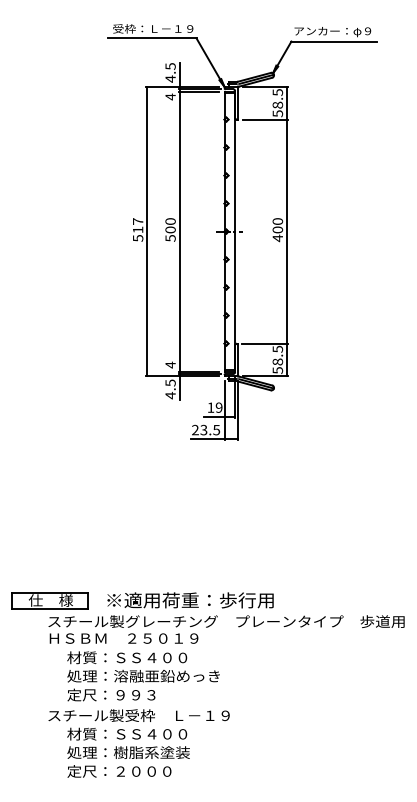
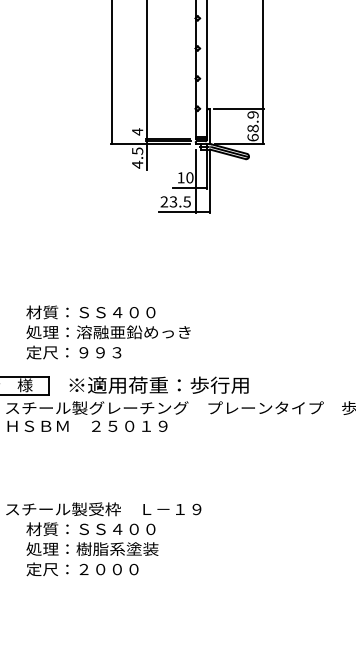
text: (277, 359) -> (252, 125), 58.5 -> 68.9
text: (218, 407) -> (189, 177), 19 -> 10
text: (143, 676) -> (108, 332), moved

